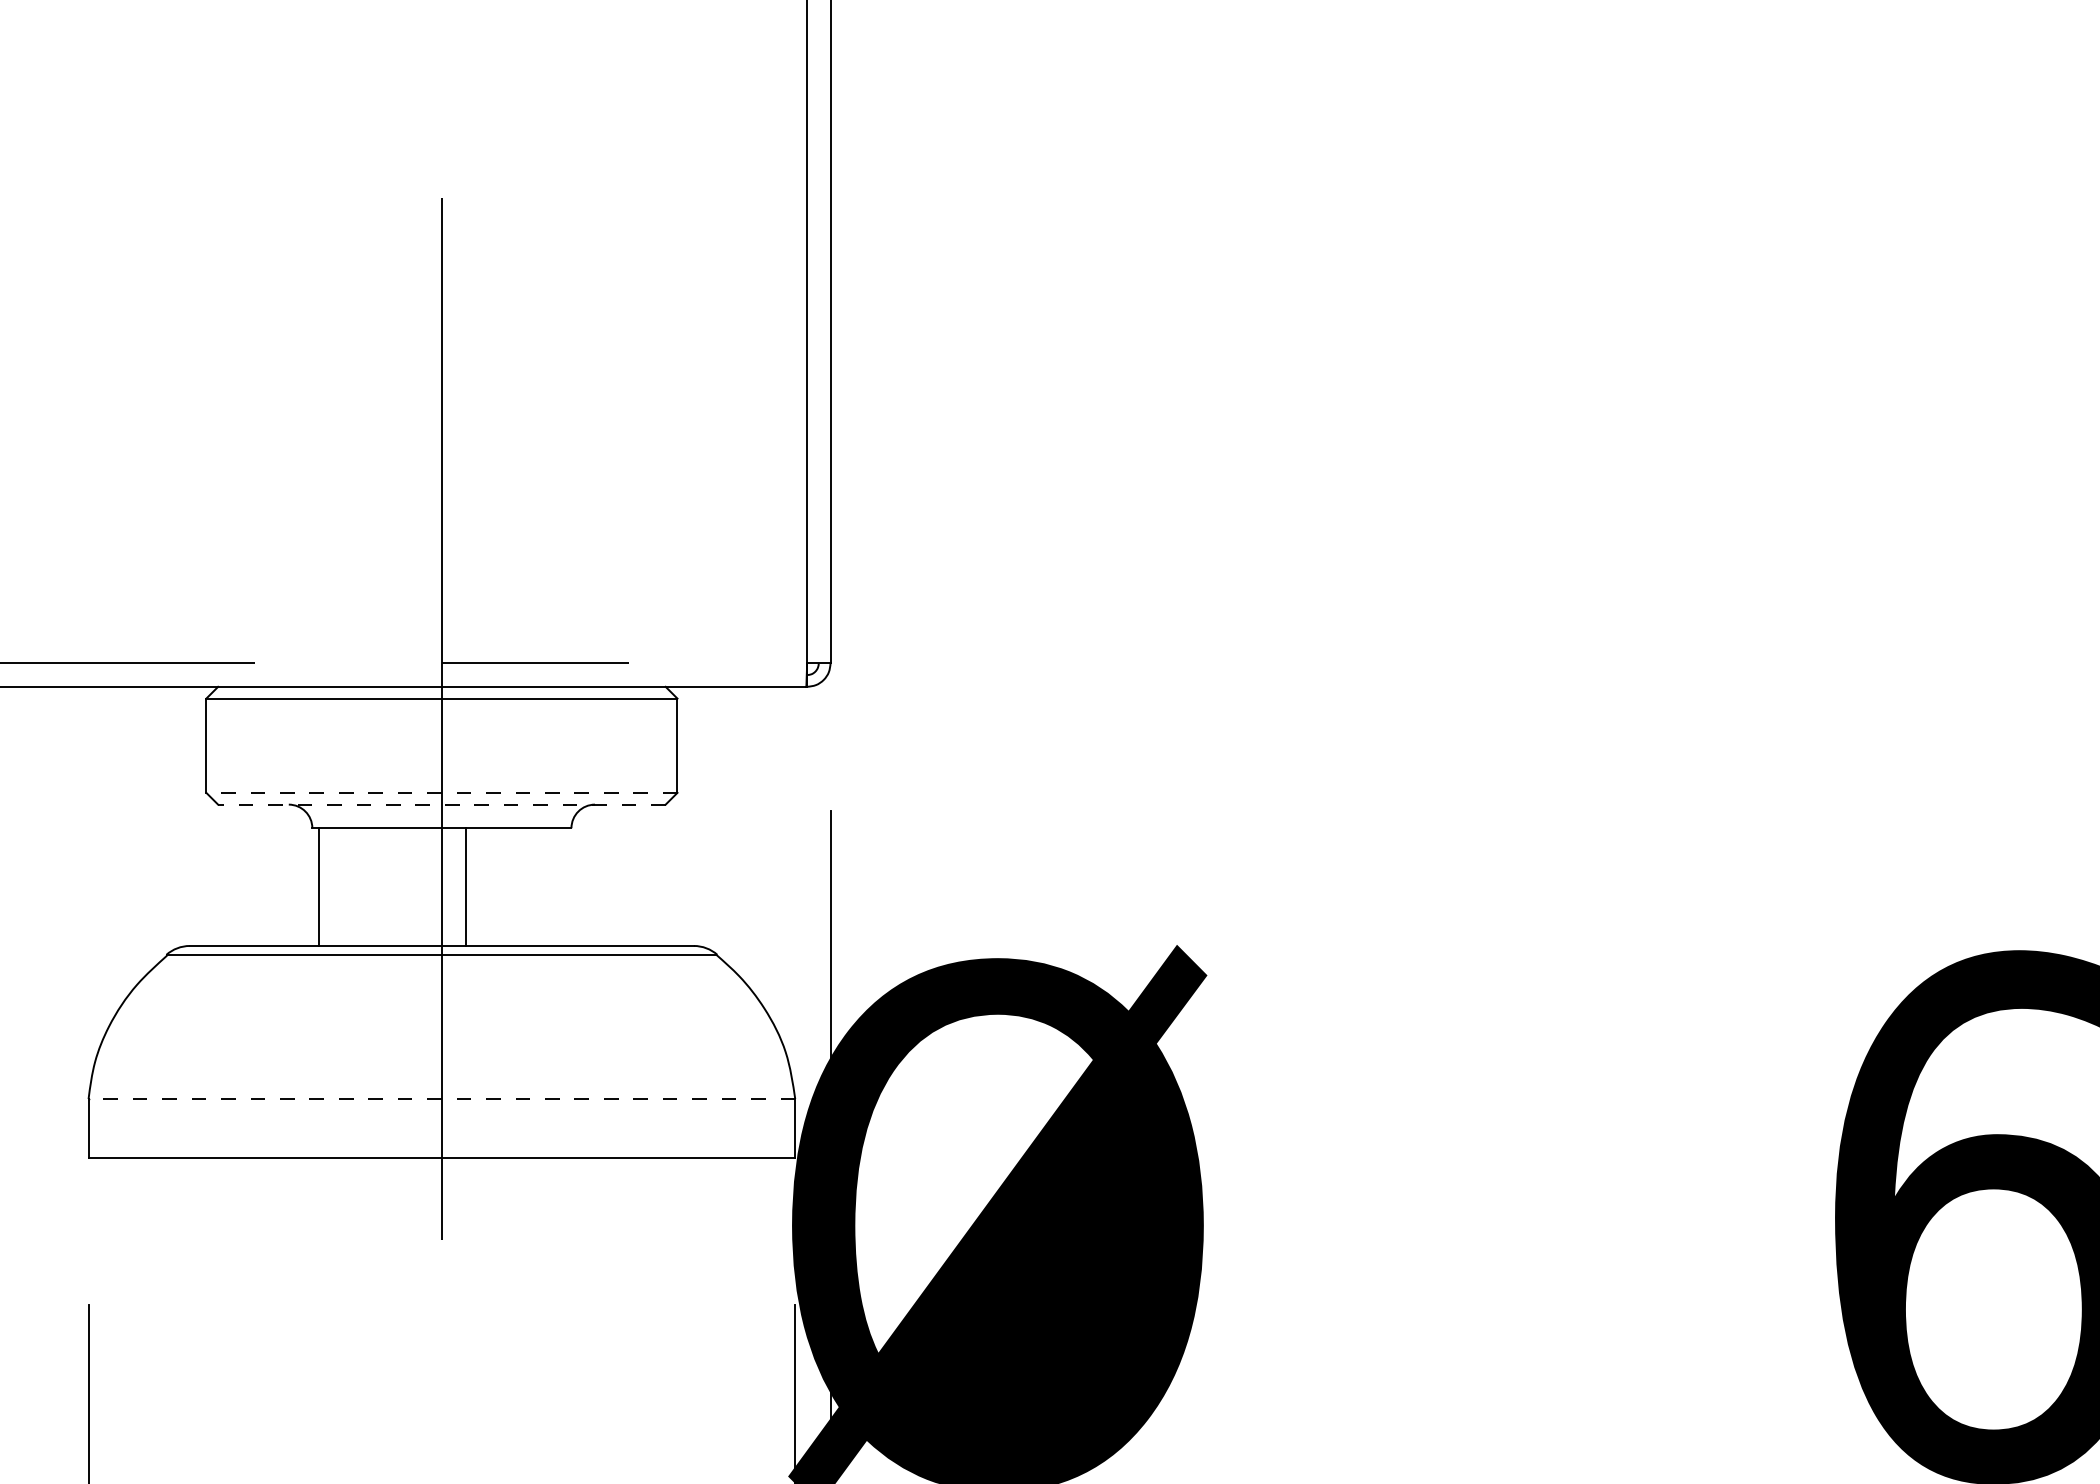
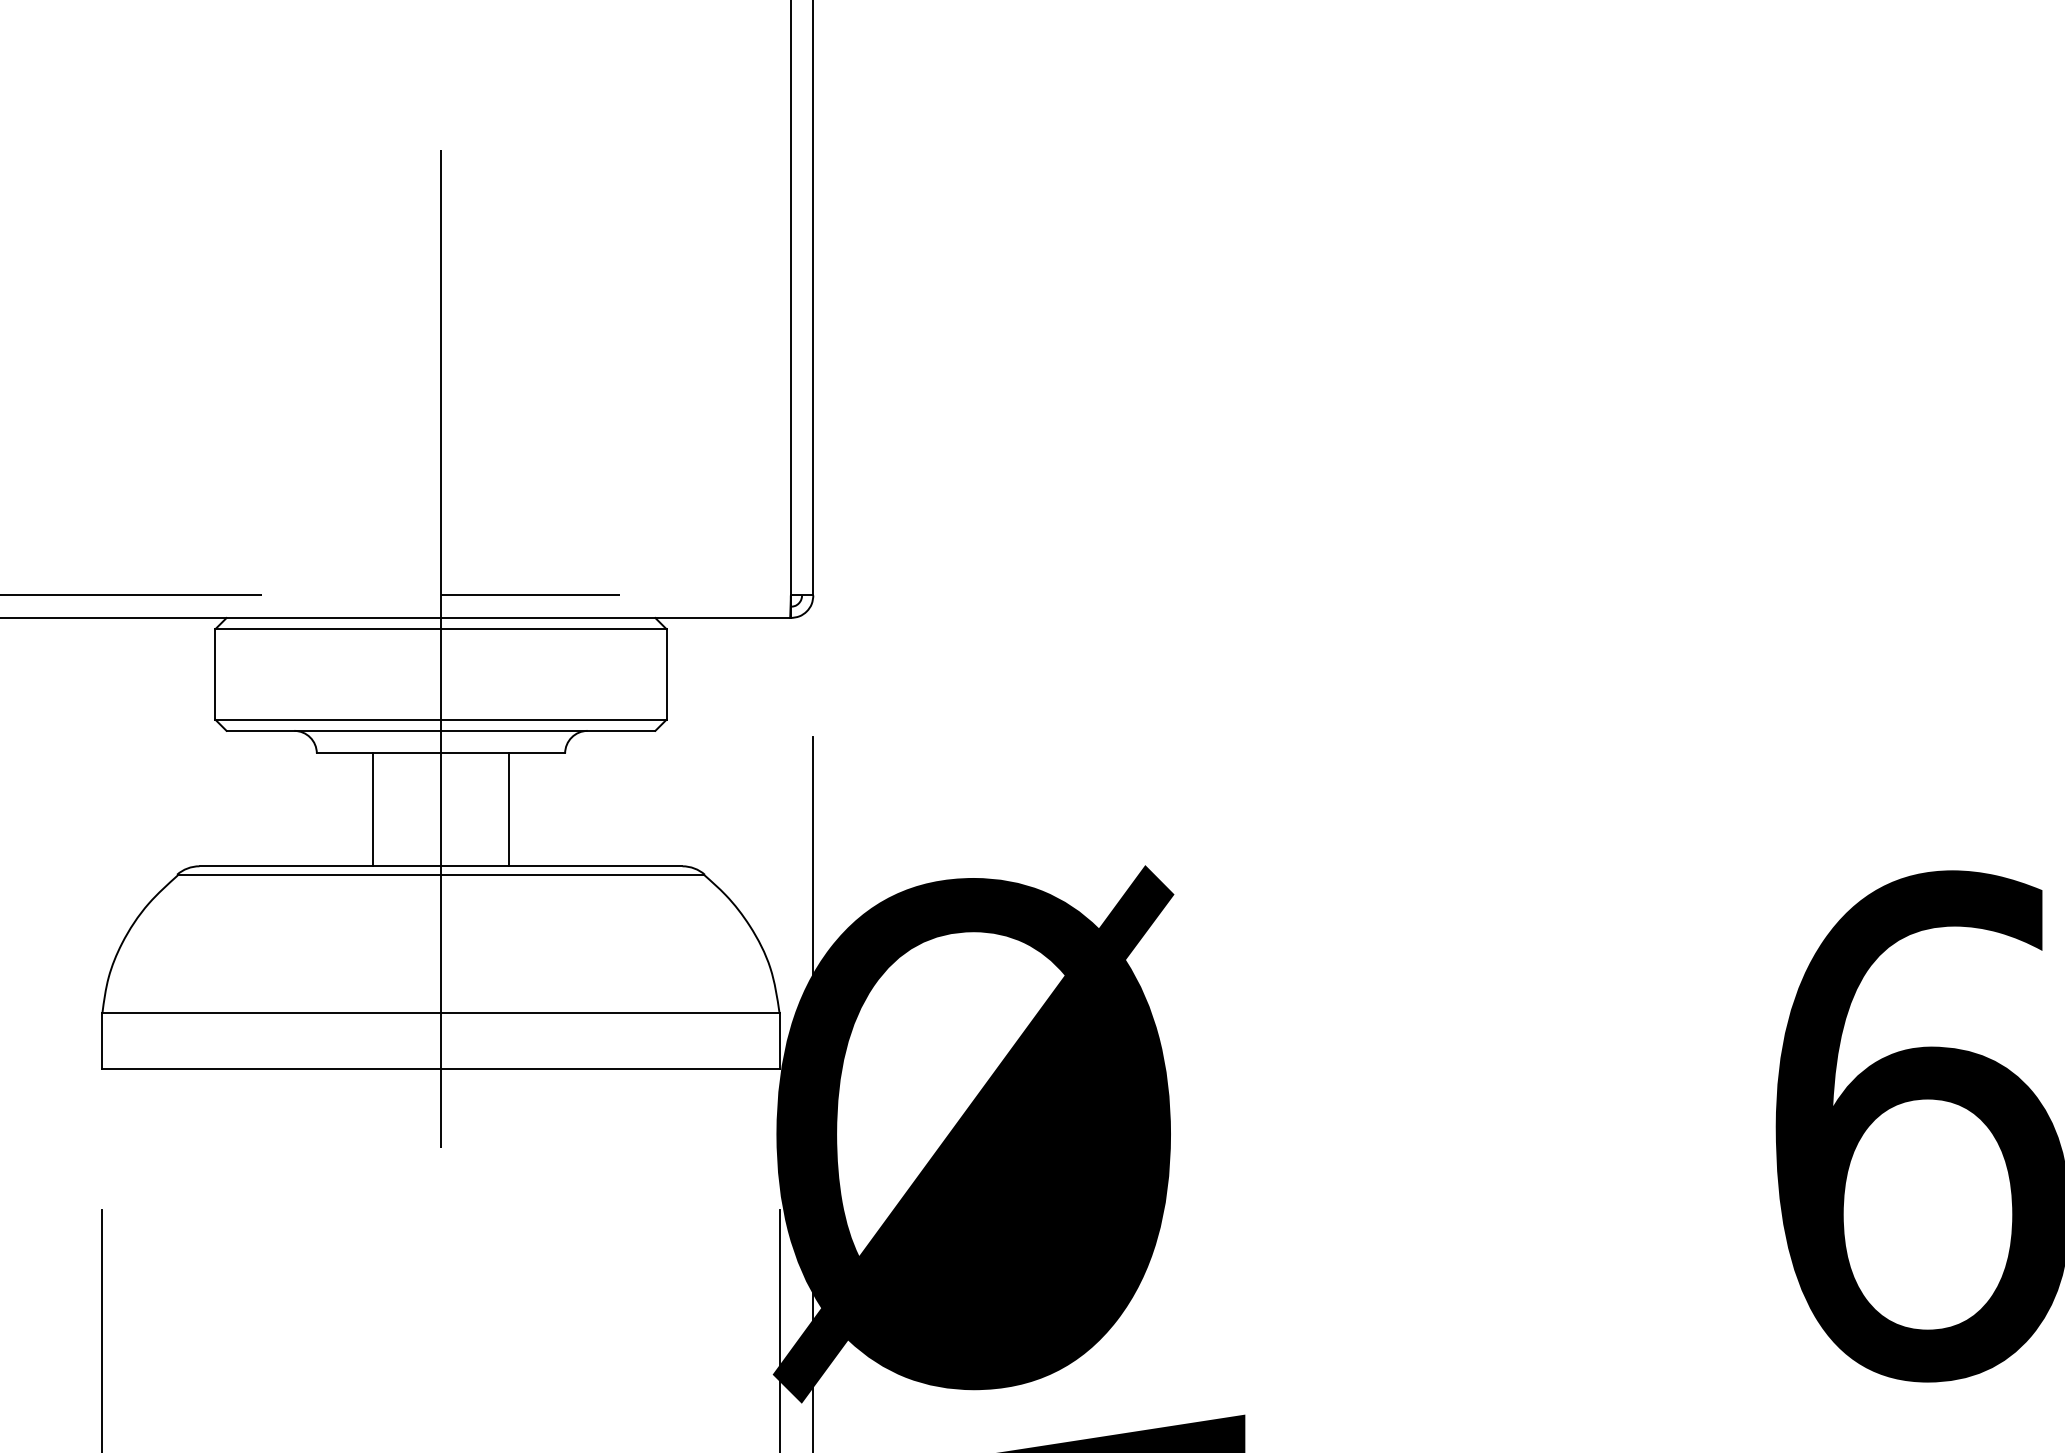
line: (441, 792) -> (440, 719), dashed -> solid
line: (441, 804) -> (440, 730), dashed -> solid
line: (319, 886) -> (373, 809), moved
line: (465, 886) -> (508, 809), moved
line: (441, 1099) -> (440, 1013), dashed -> solid

